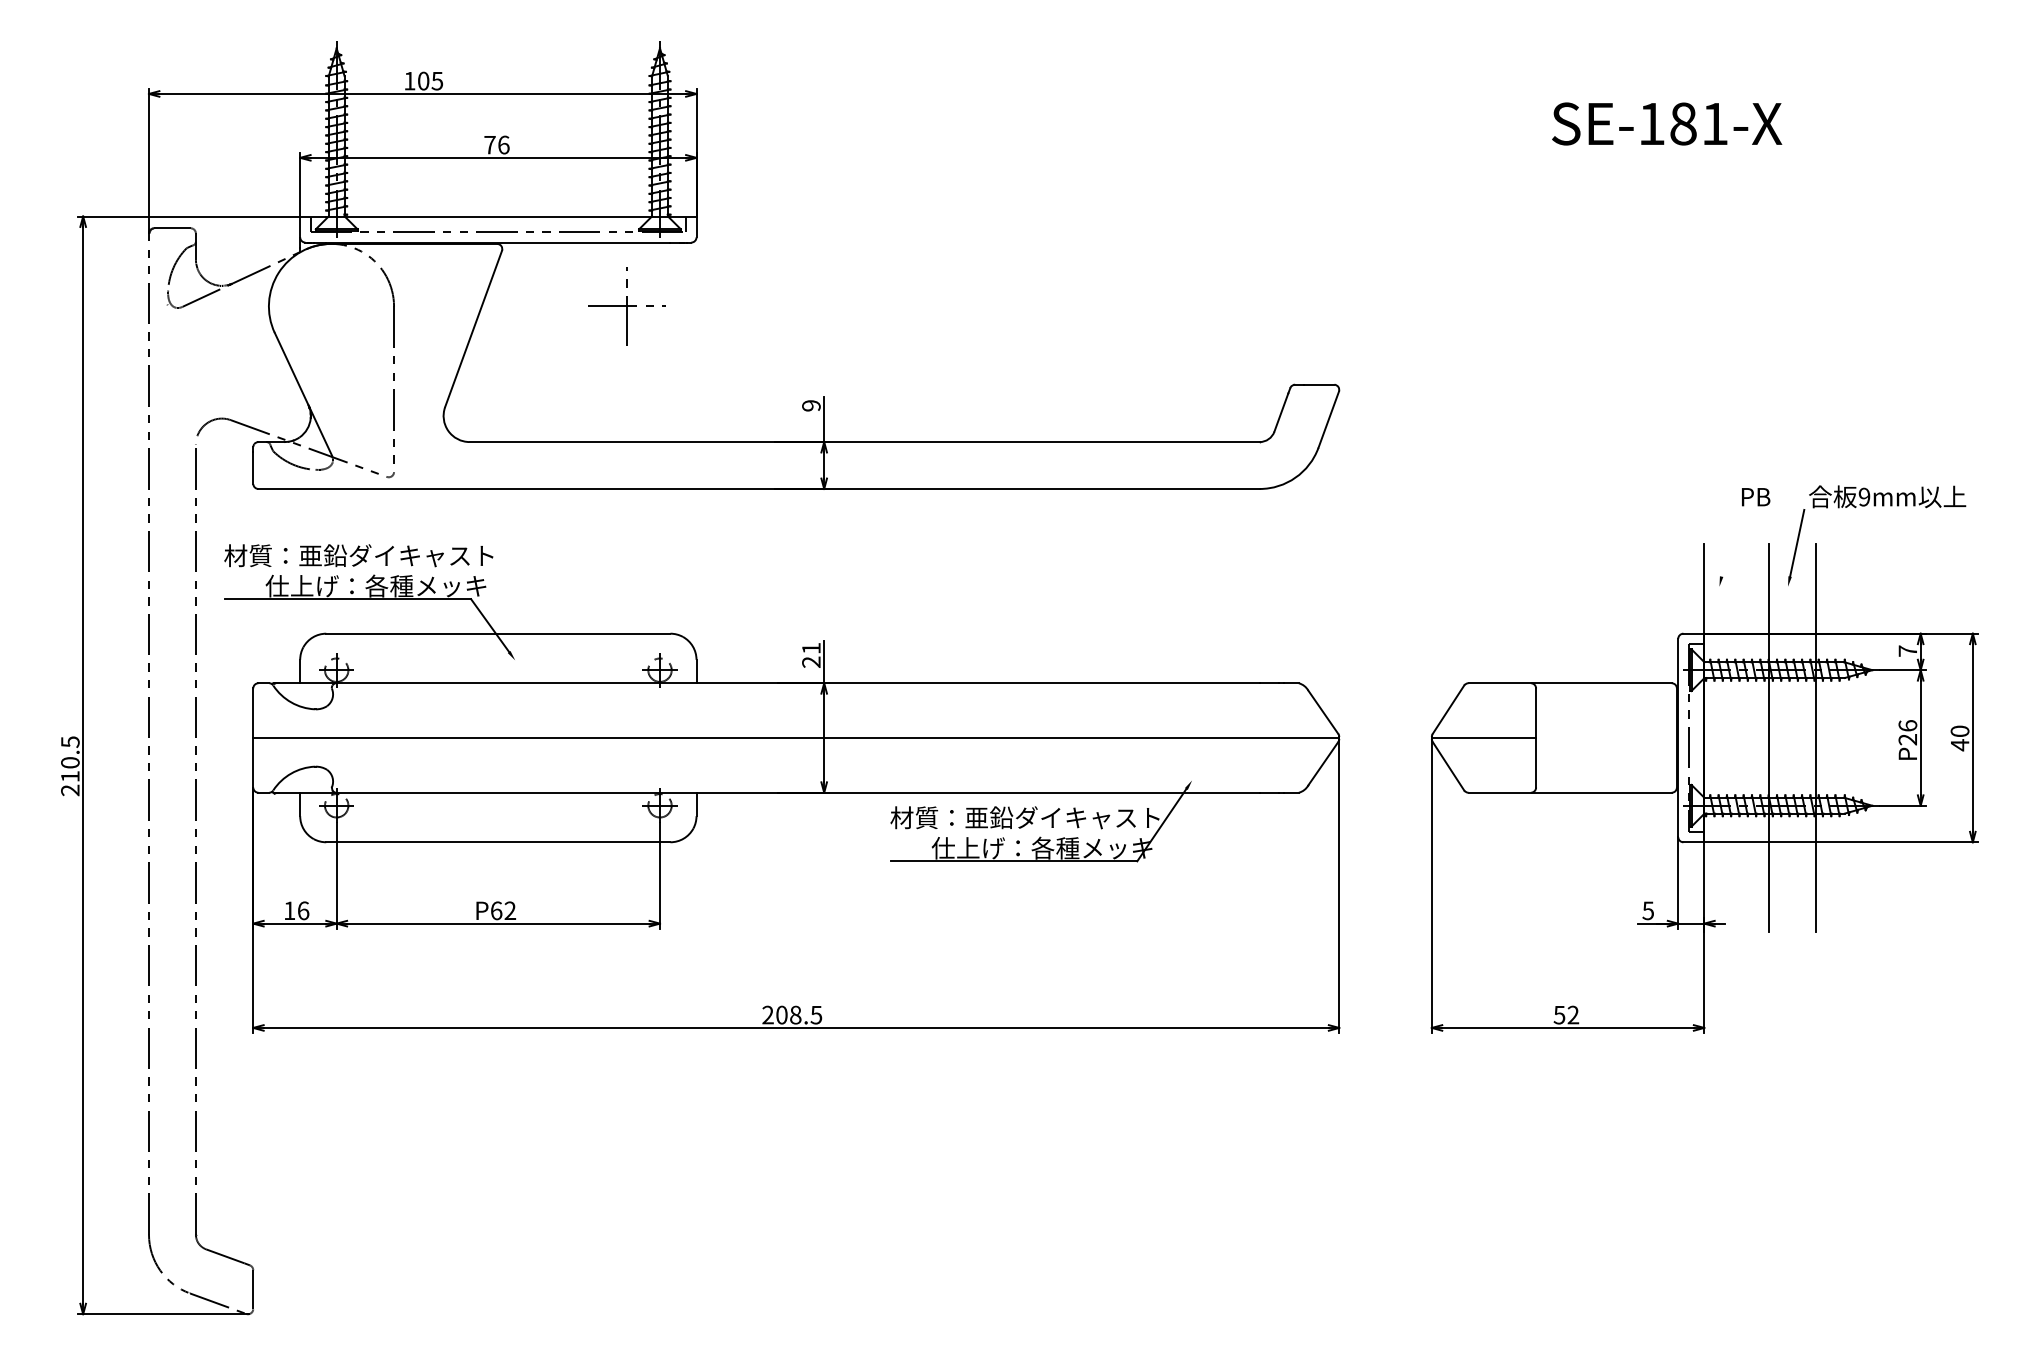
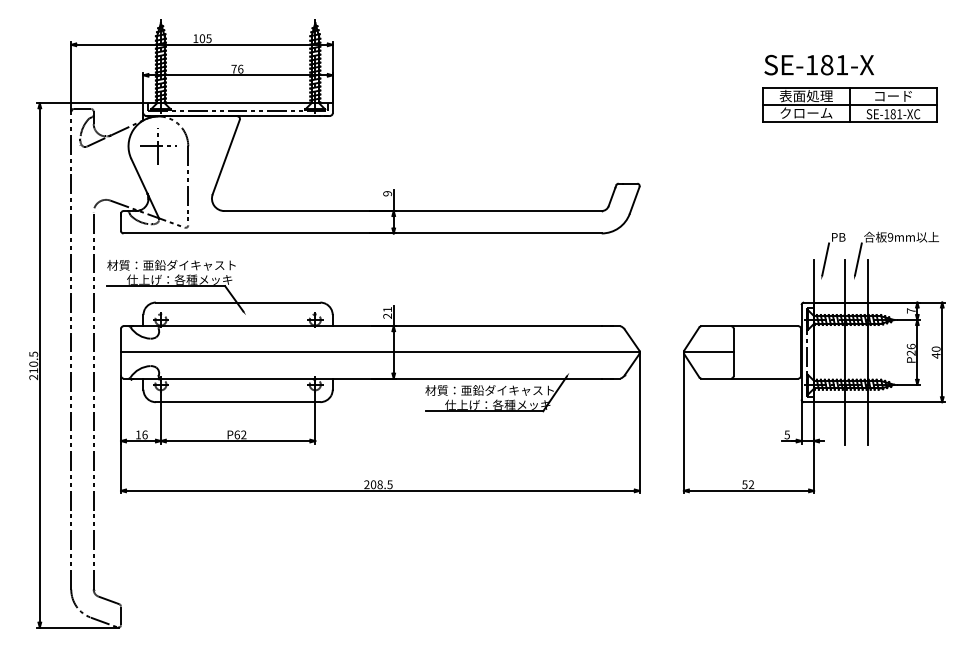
text: (1665, 122) -> (818, 64), moved
part: (1778, 218) -> (849, 104), added
part: (626, 306) -> (158, 146), moved
line: (1728, 543) -> (825, 259), added

